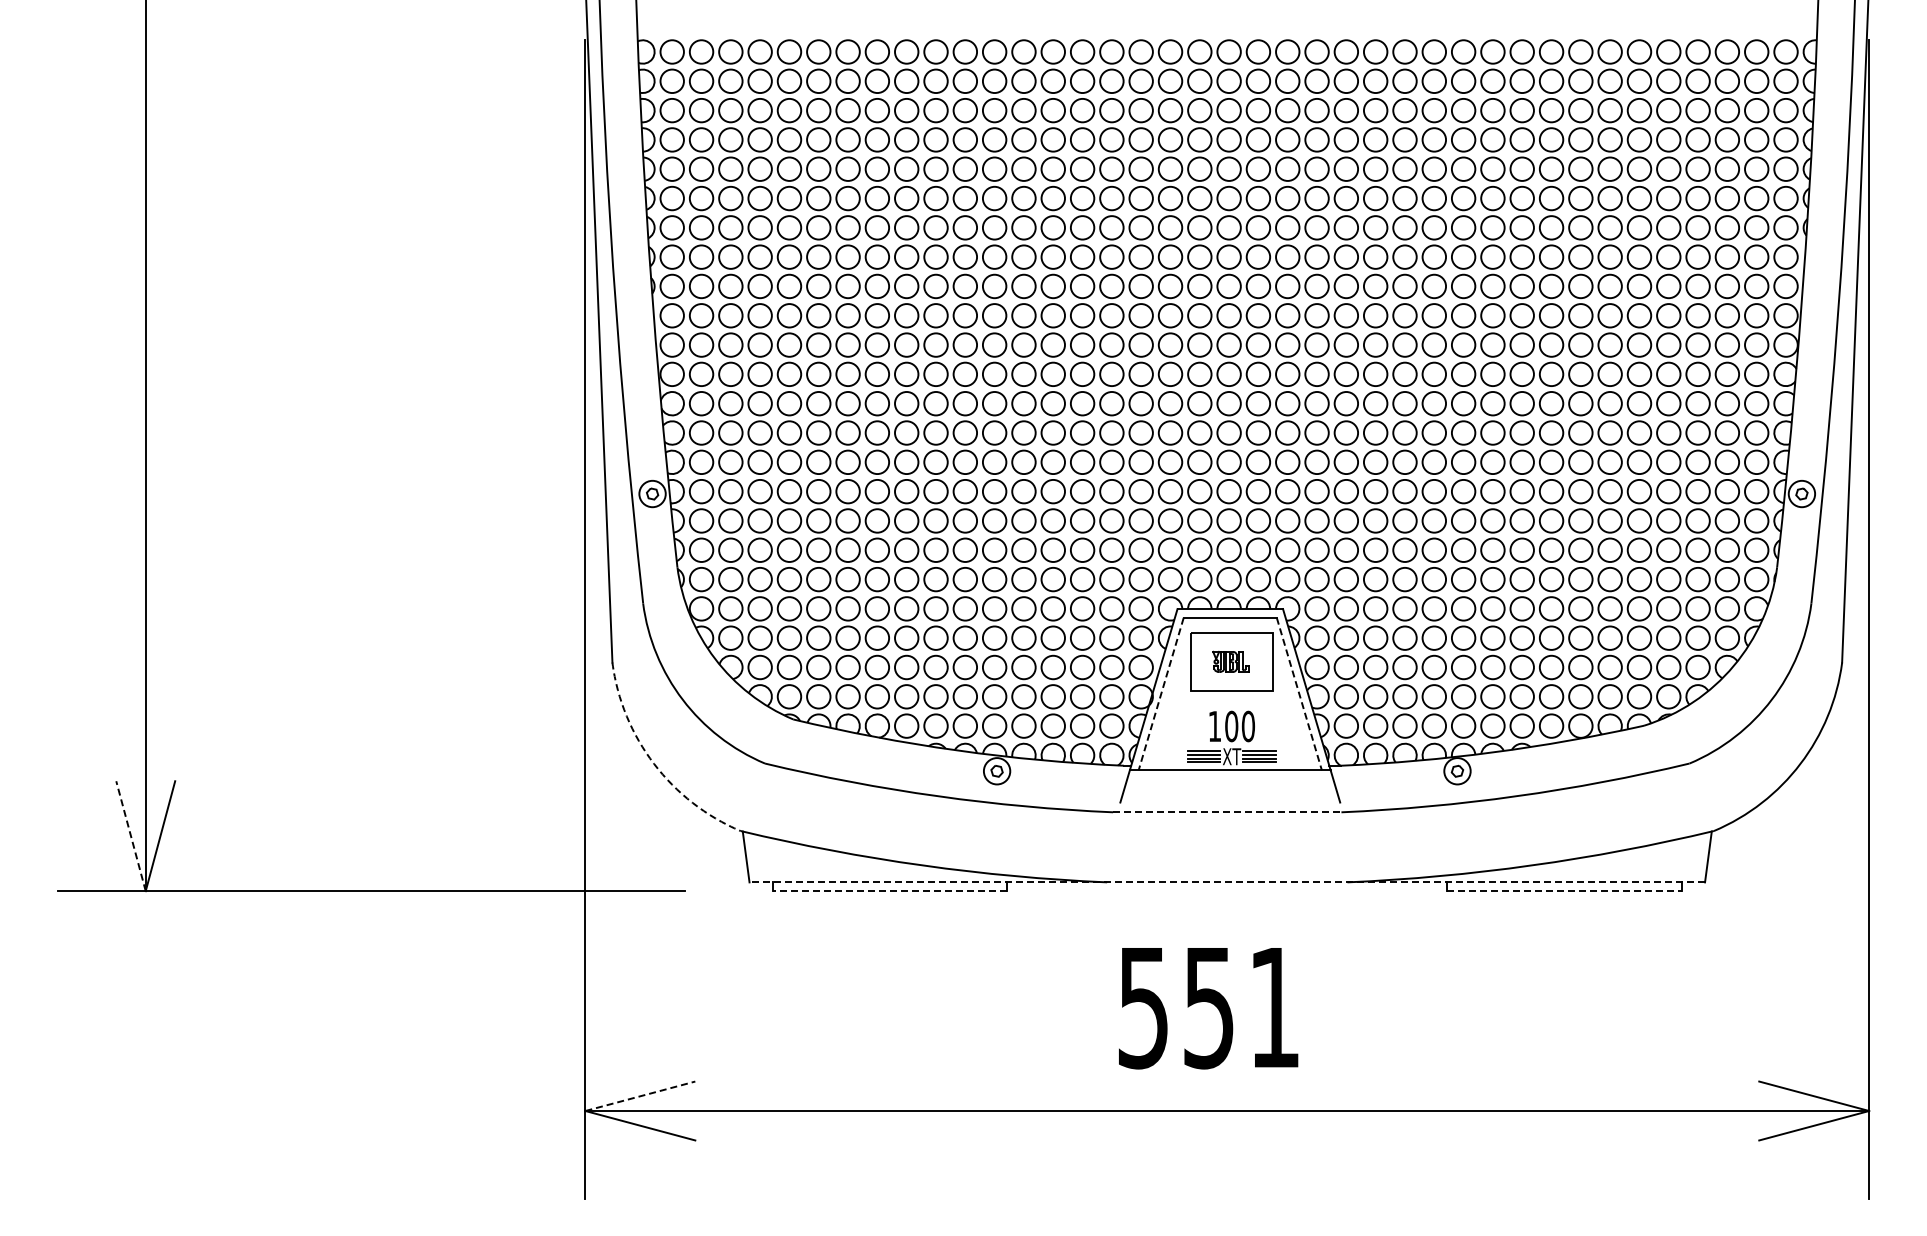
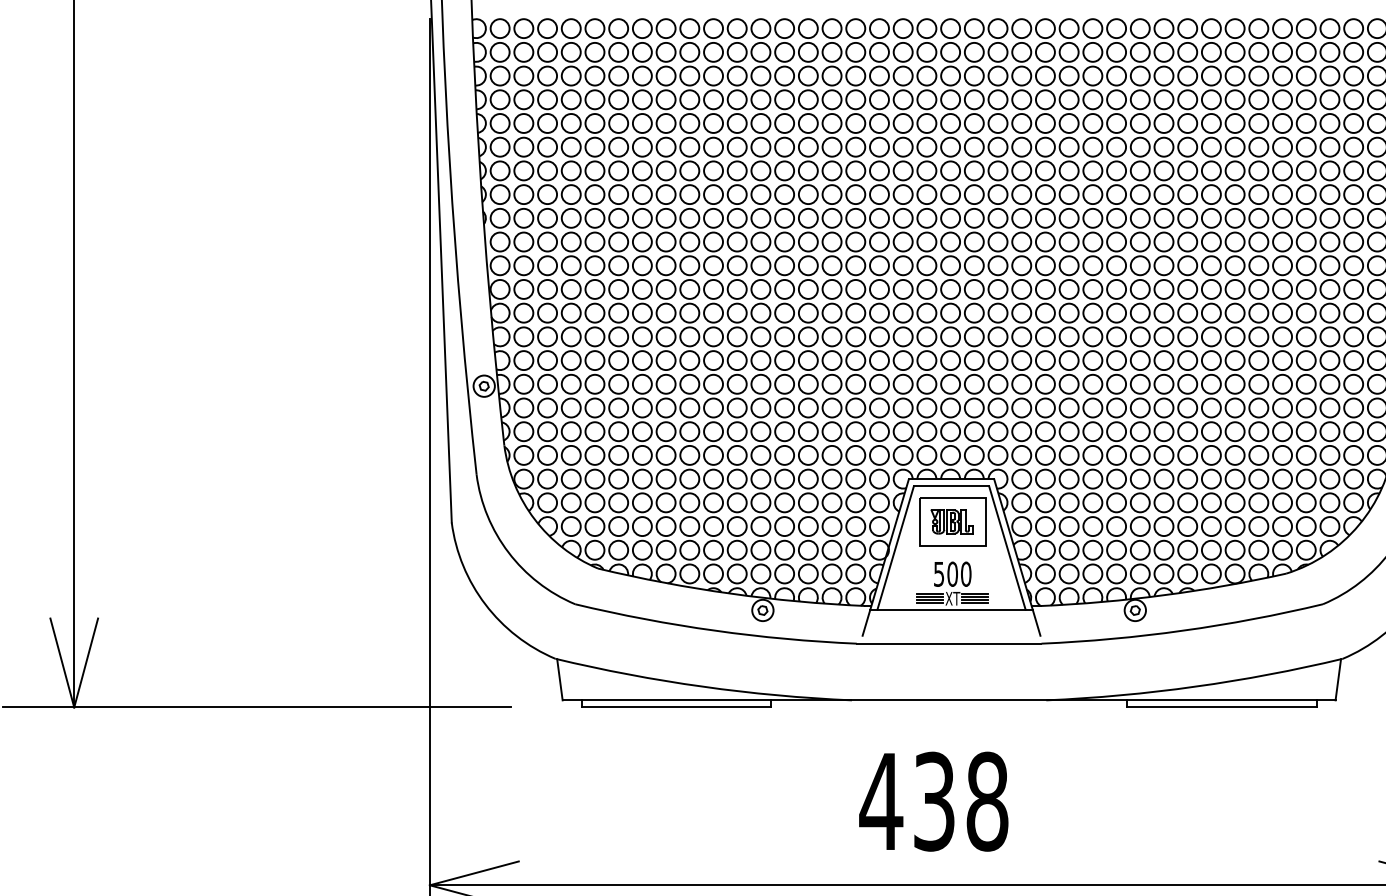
part: (1230, 661) -> (951, 521), size x1.43
line: (1161, 694) -> (895, 548), dashed -> solid
line: (1299, 694) -> (1007, 548), dashed -> solid
text: (1214, 726) -> (938, 574), 100 -> 500
arc: (654, 763) -> (485, 604), dashed -> solid
line: (1227, 812) -> (949, 643), dashed -> solid
line: (131, 836) -> (62, 663), dashed -> solid
line: (1227, 882) -> (949, 700), dashed -> solid
line: (889, 891) -> (675, 707), dashed -> solid
line: (1564, 891) -> (1221, 707), dashed -> solid
text: (1208, 1007) -> (933, 801), 551 -> 438
line: (640, 1096) -> (474, 873), dashed -> solid

